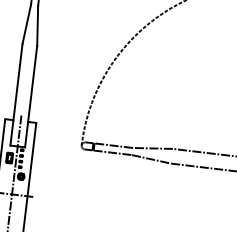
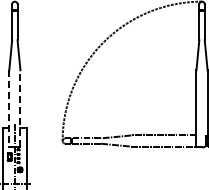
line: (16, 94) -> (9, 108), solid -> dashed
line: (31, 96) -> (20, 108), solid -> dashed

